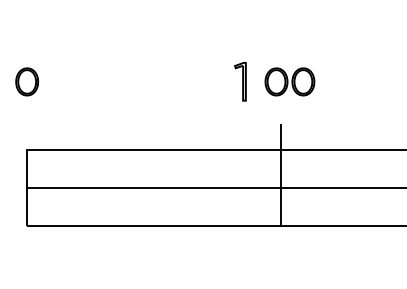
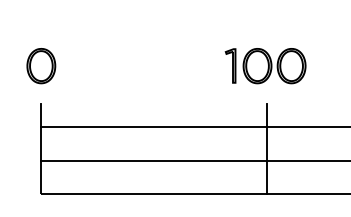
part: (26, 81) -> (40, 65), size x1.43
part: (289, 81) -> (274, 65), size x1.43
line: (27, 137) -> (41, 115), added

